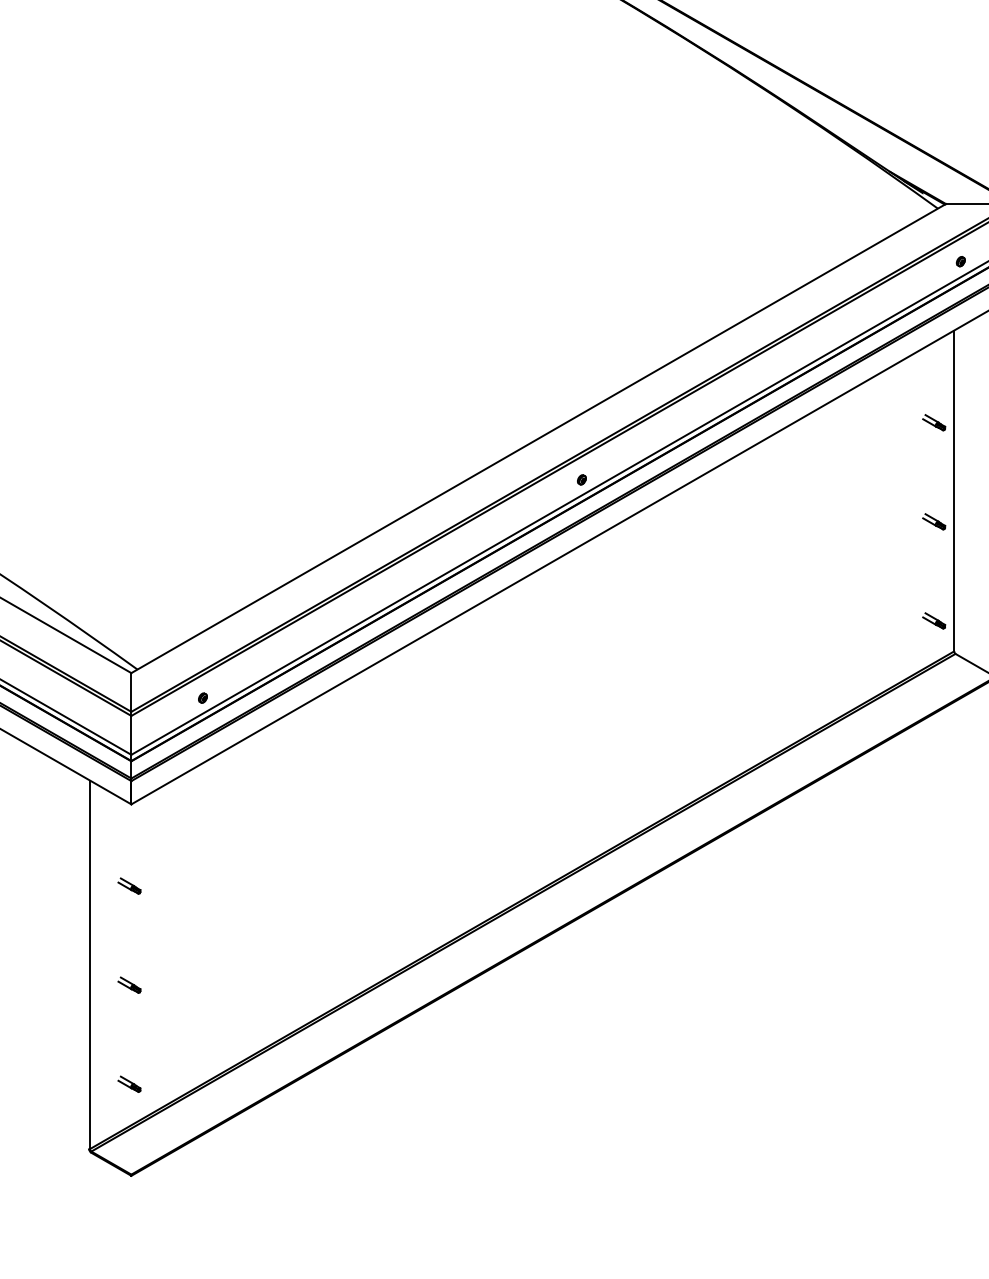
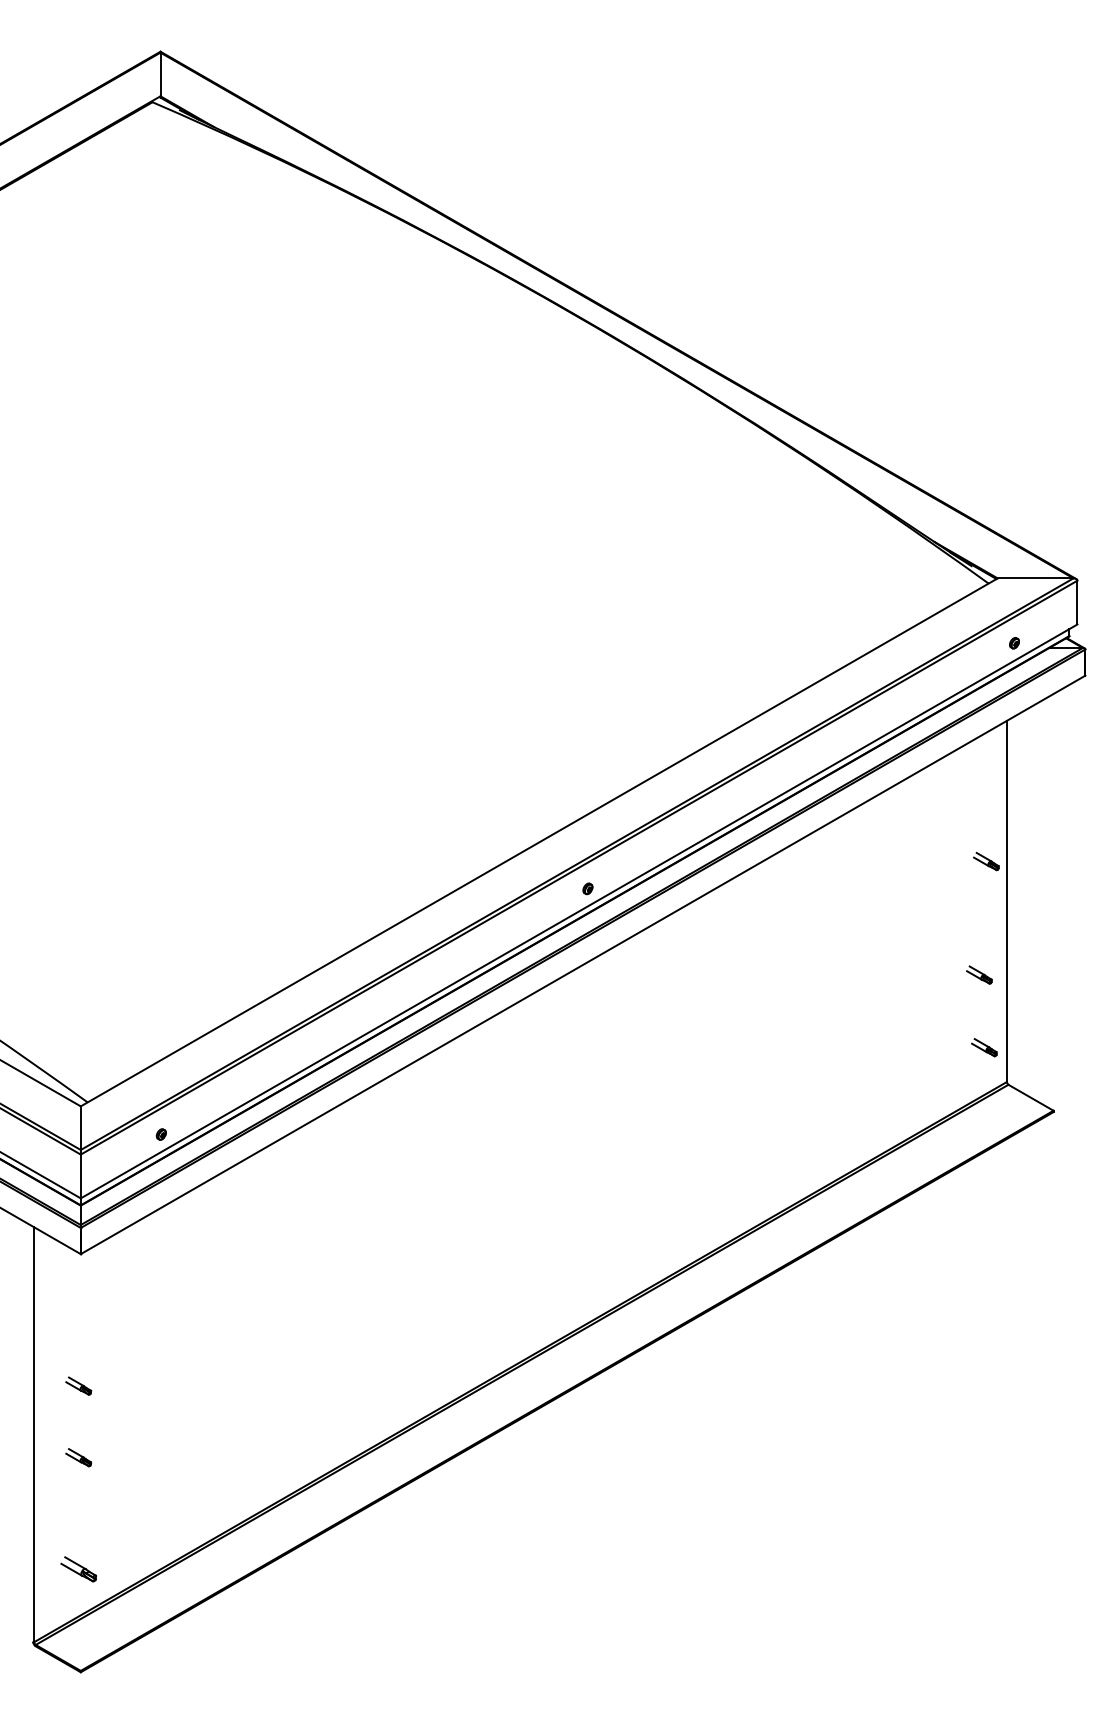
part: (934, 422) -> (986, 861), moved
part: (934, 521) -> (979, 974), moved
part: (129, 885) -> (78, 1385), moved
part: (129, 1083) -> (78, 1568), size x1.4

